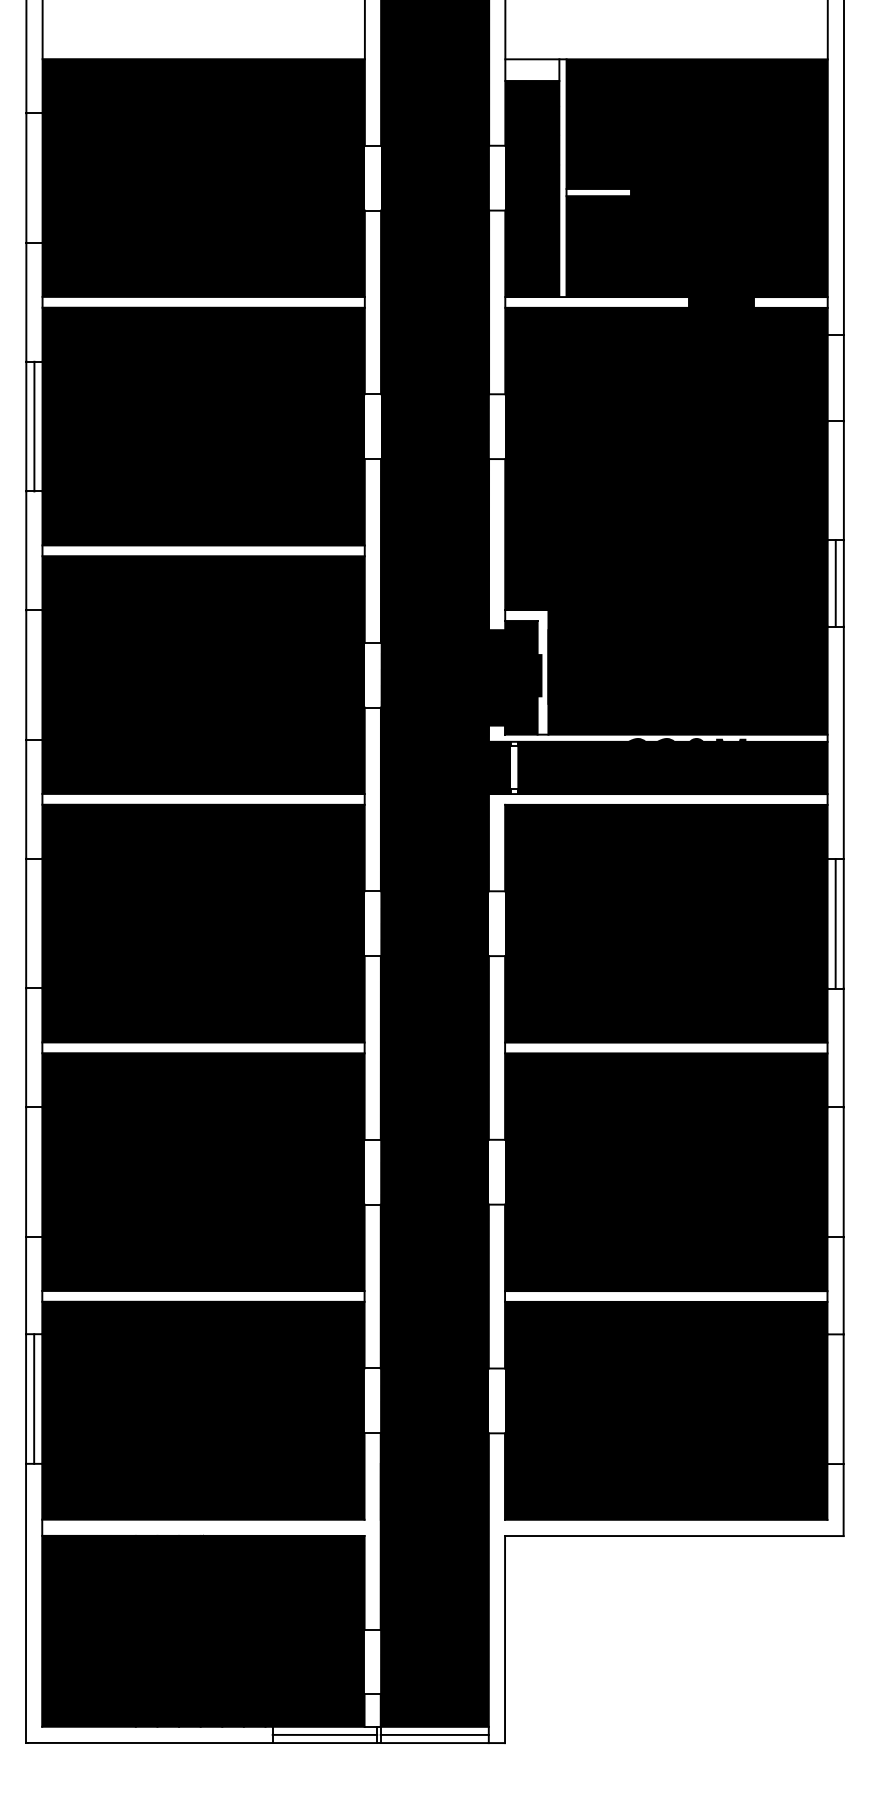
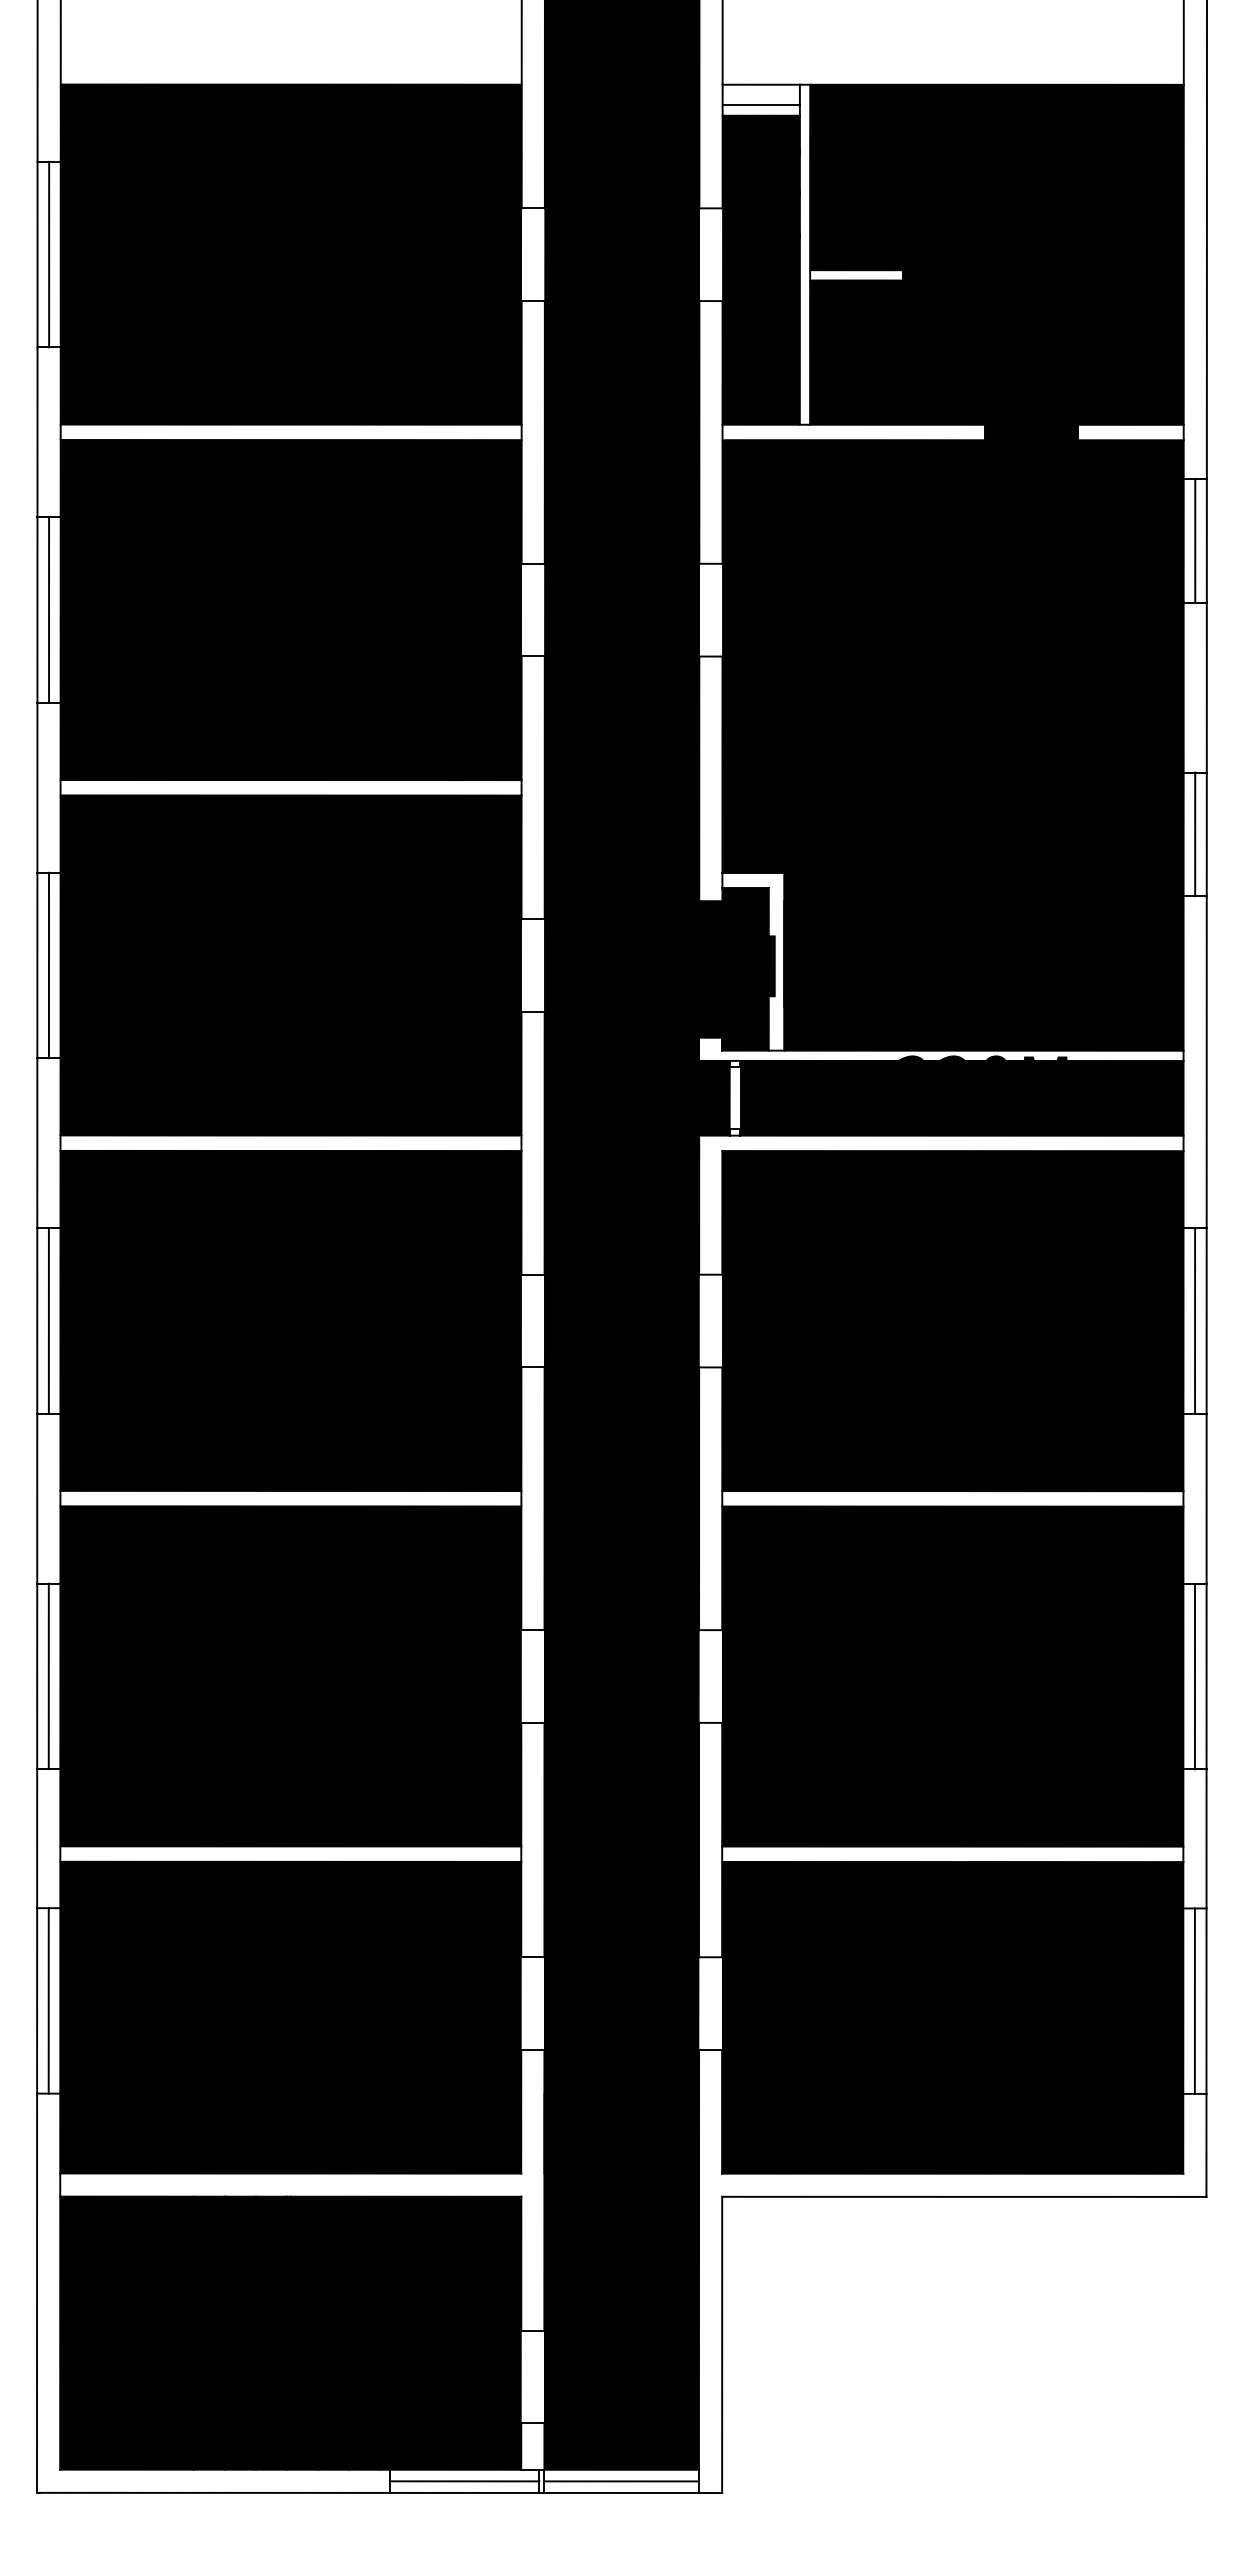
line: (532, 73) -> (761, 105), added
line: (34, 177) -> (49, 253), added
line: (835, 377) -> (1194, 539), added
line: (34, 674) -> (49, 964), added
line: (34, 923) -> (49, 1320), added
line: (34, 1171) -> (49, 1675), added
line: (835, 1172) -> (1194, 1676), added
line: (835, 1399) -> (1194, 2001), added

